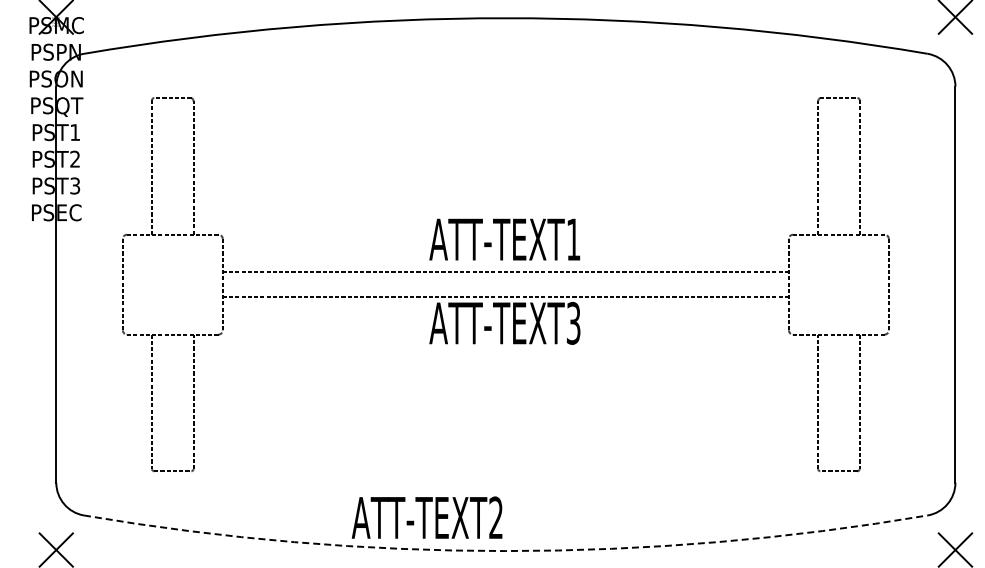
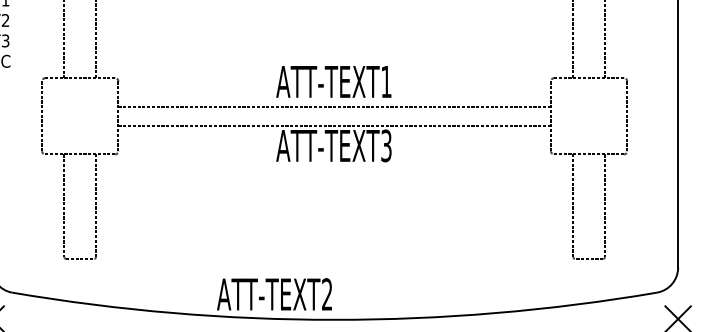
arc: (505, 551) -> (334, 320), dashed -> solid

